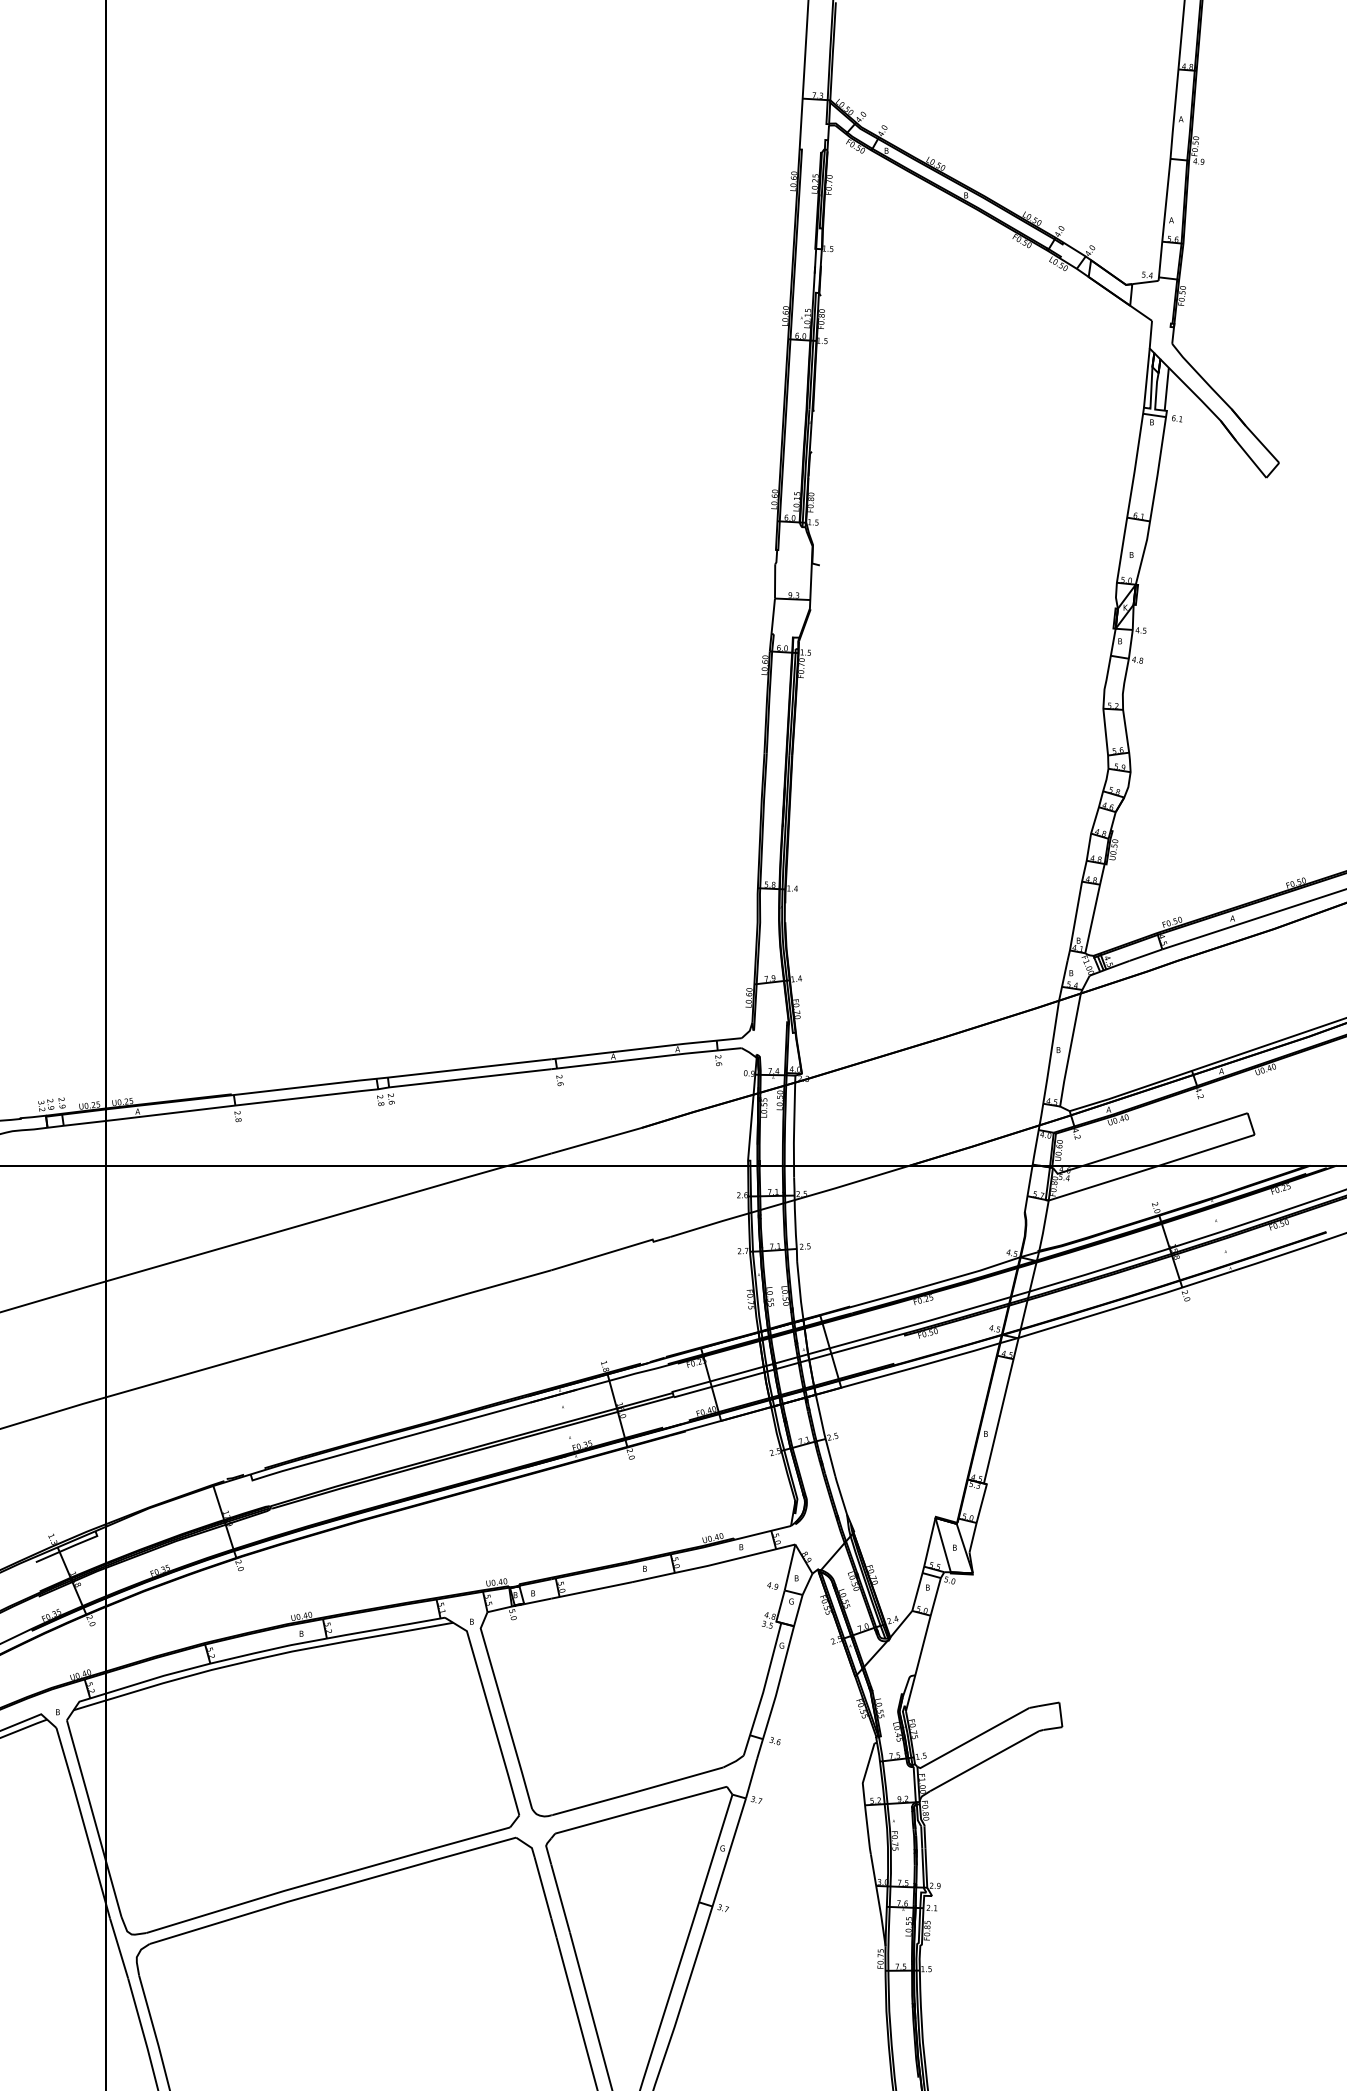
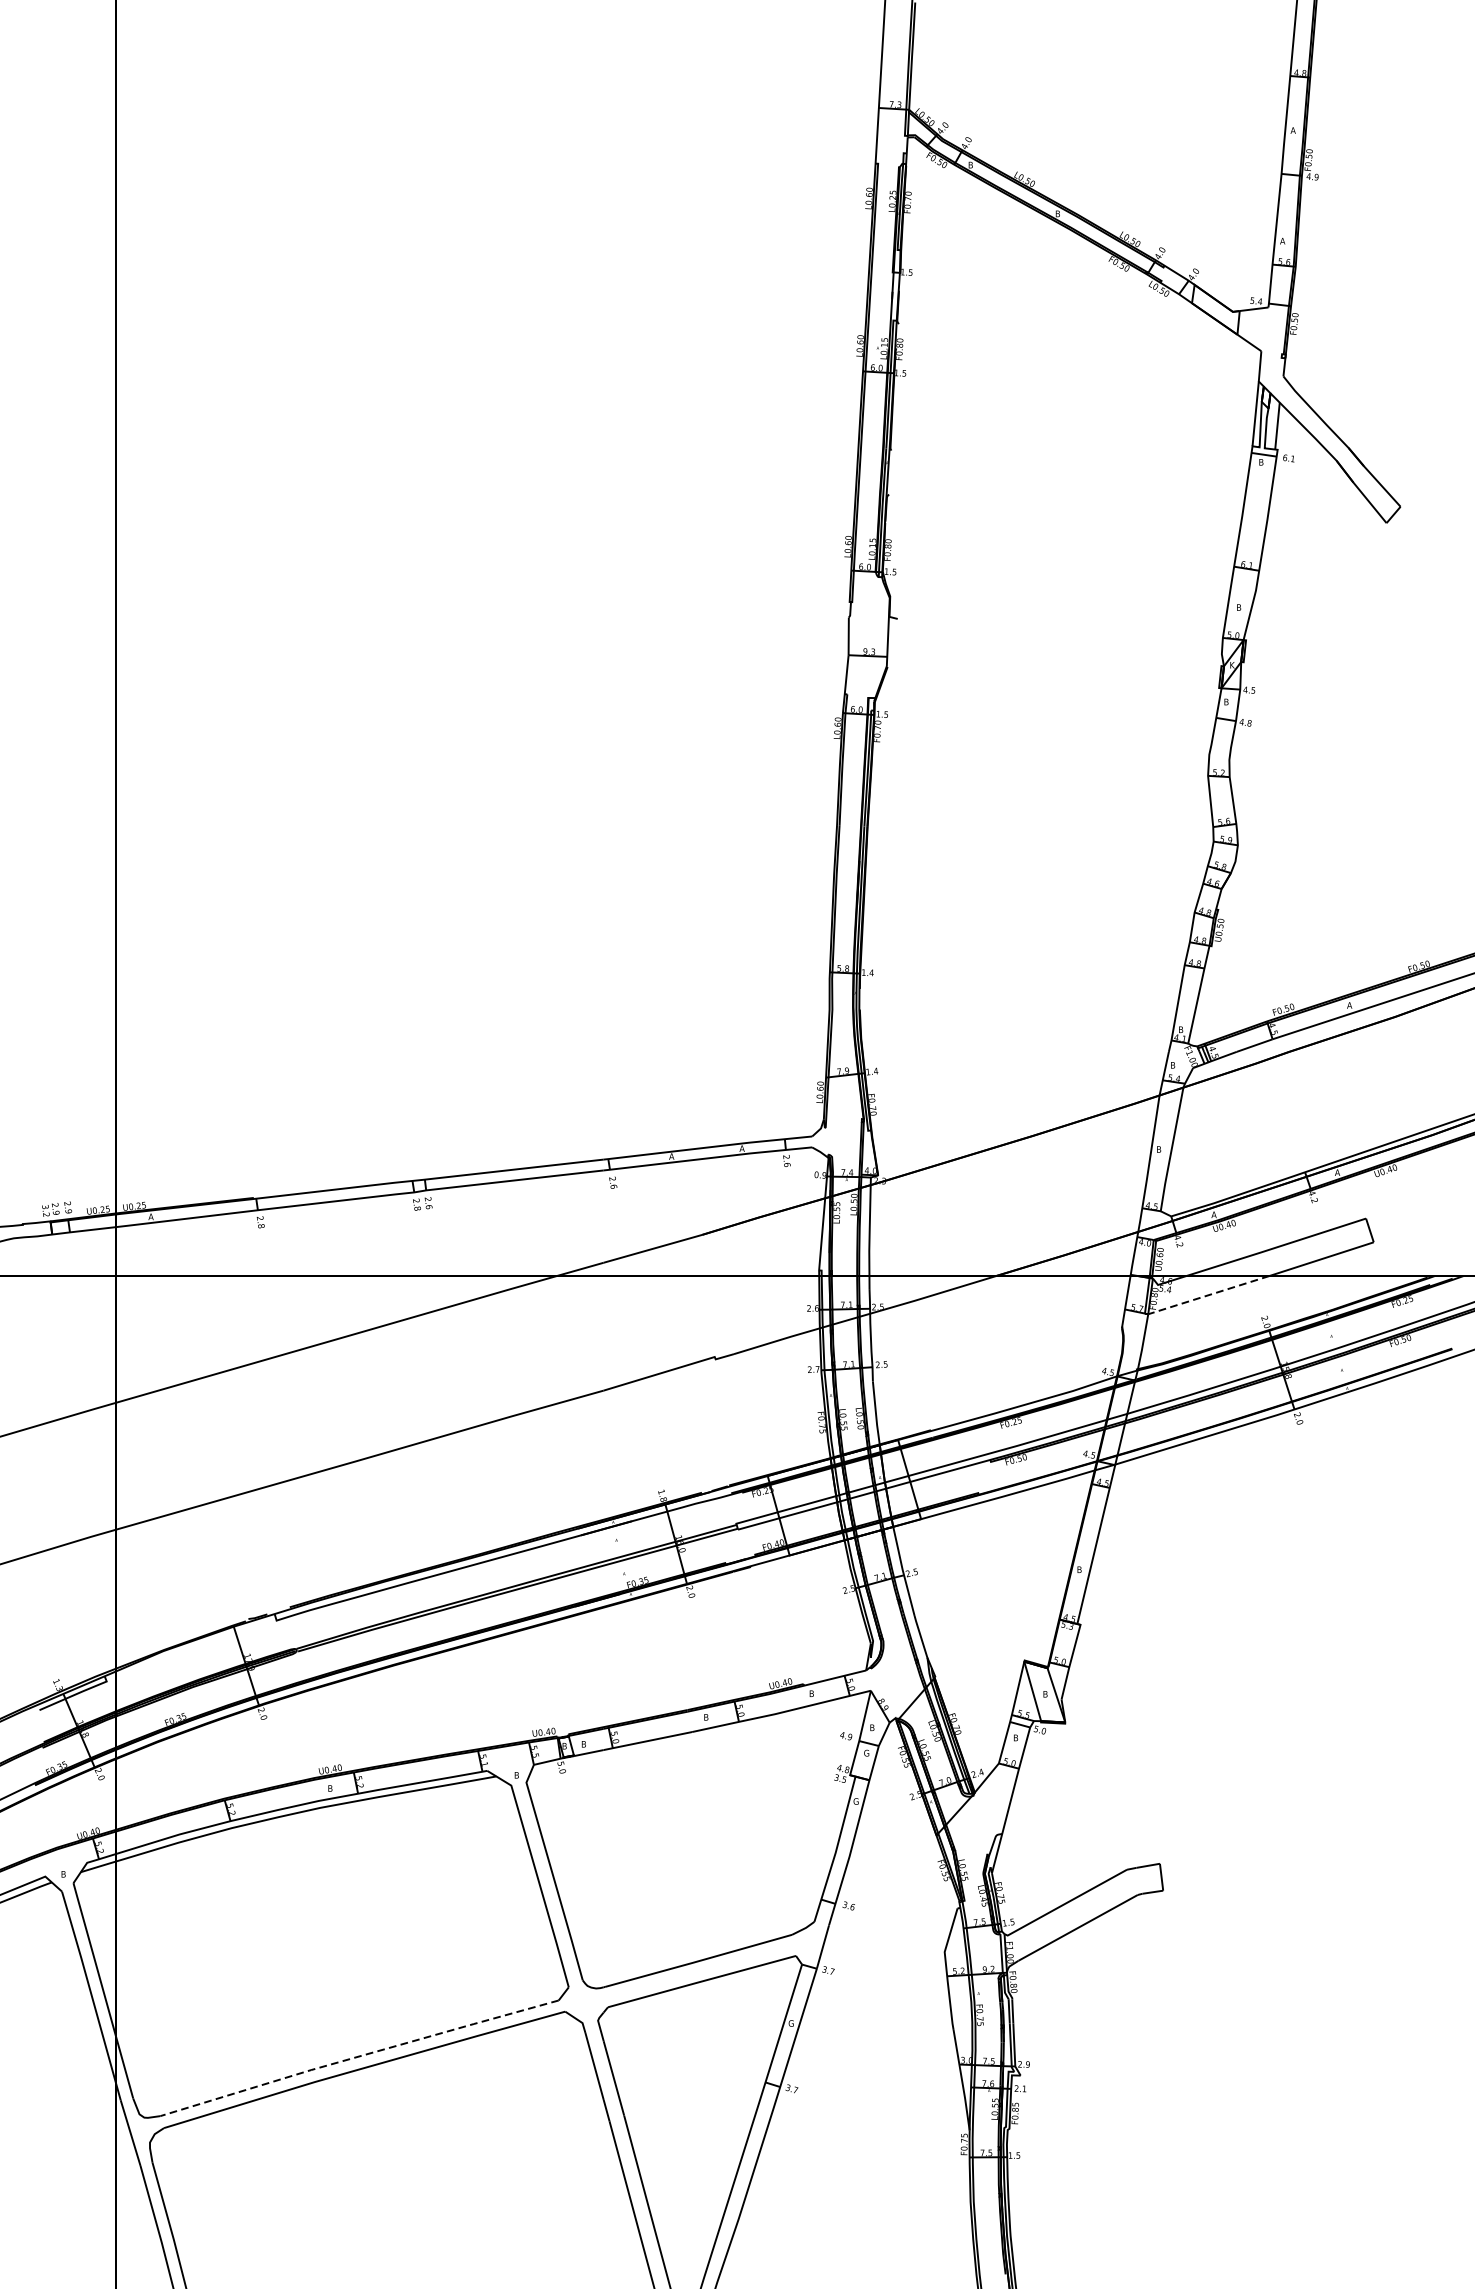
line: (1104, 1182) -> (1209, 1294), solid -> dashed
line: (328, 1878) -> (359, 2056), solid -> dashed

